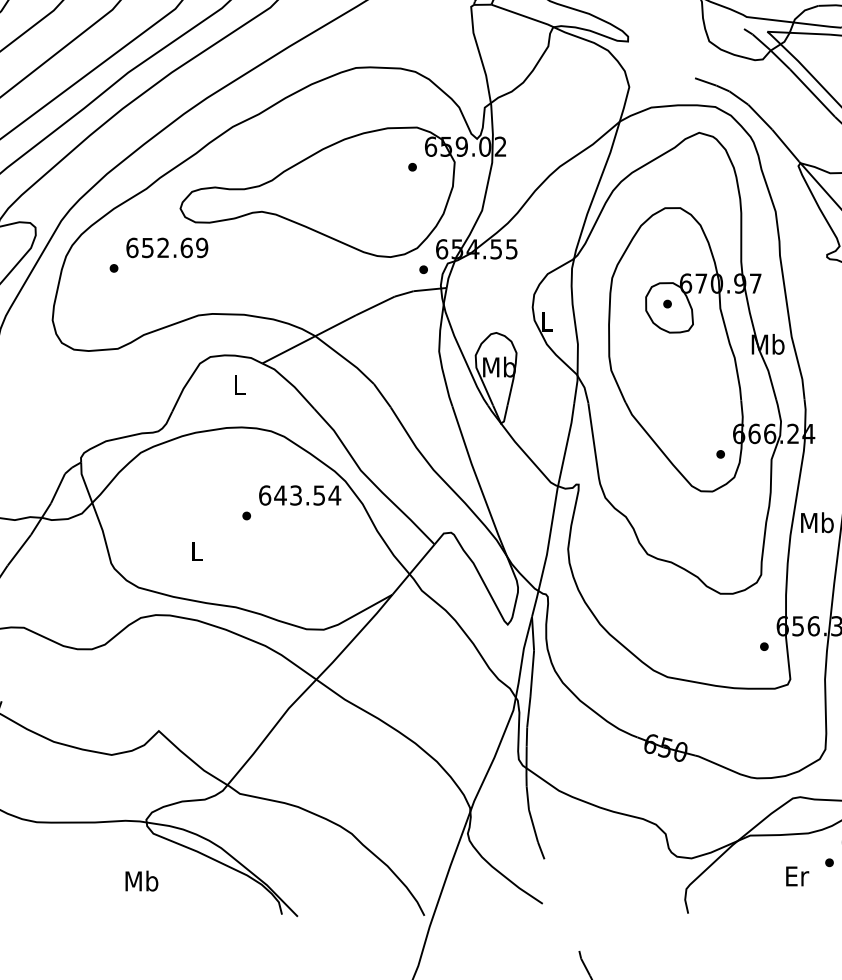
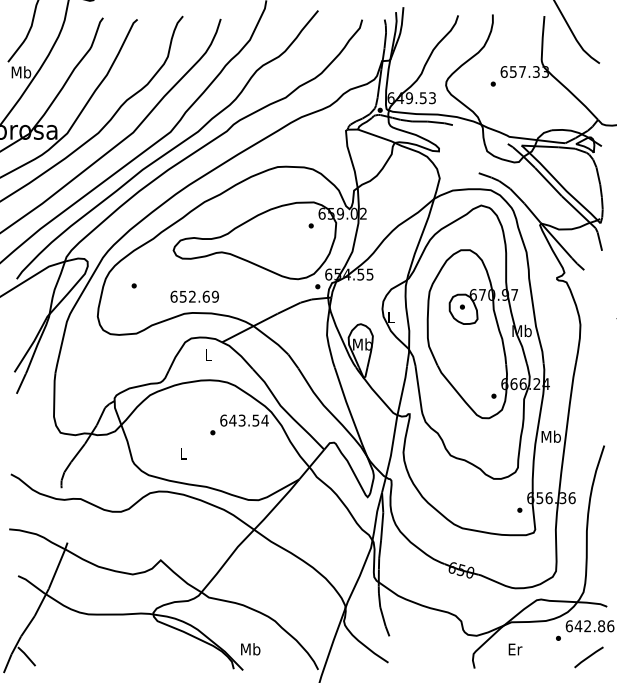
text: (166, 247) -> (194, 296), moved
text: (797, 876) -> (515, 649), moved
text: (141, 881) -> (250, 649), moved

